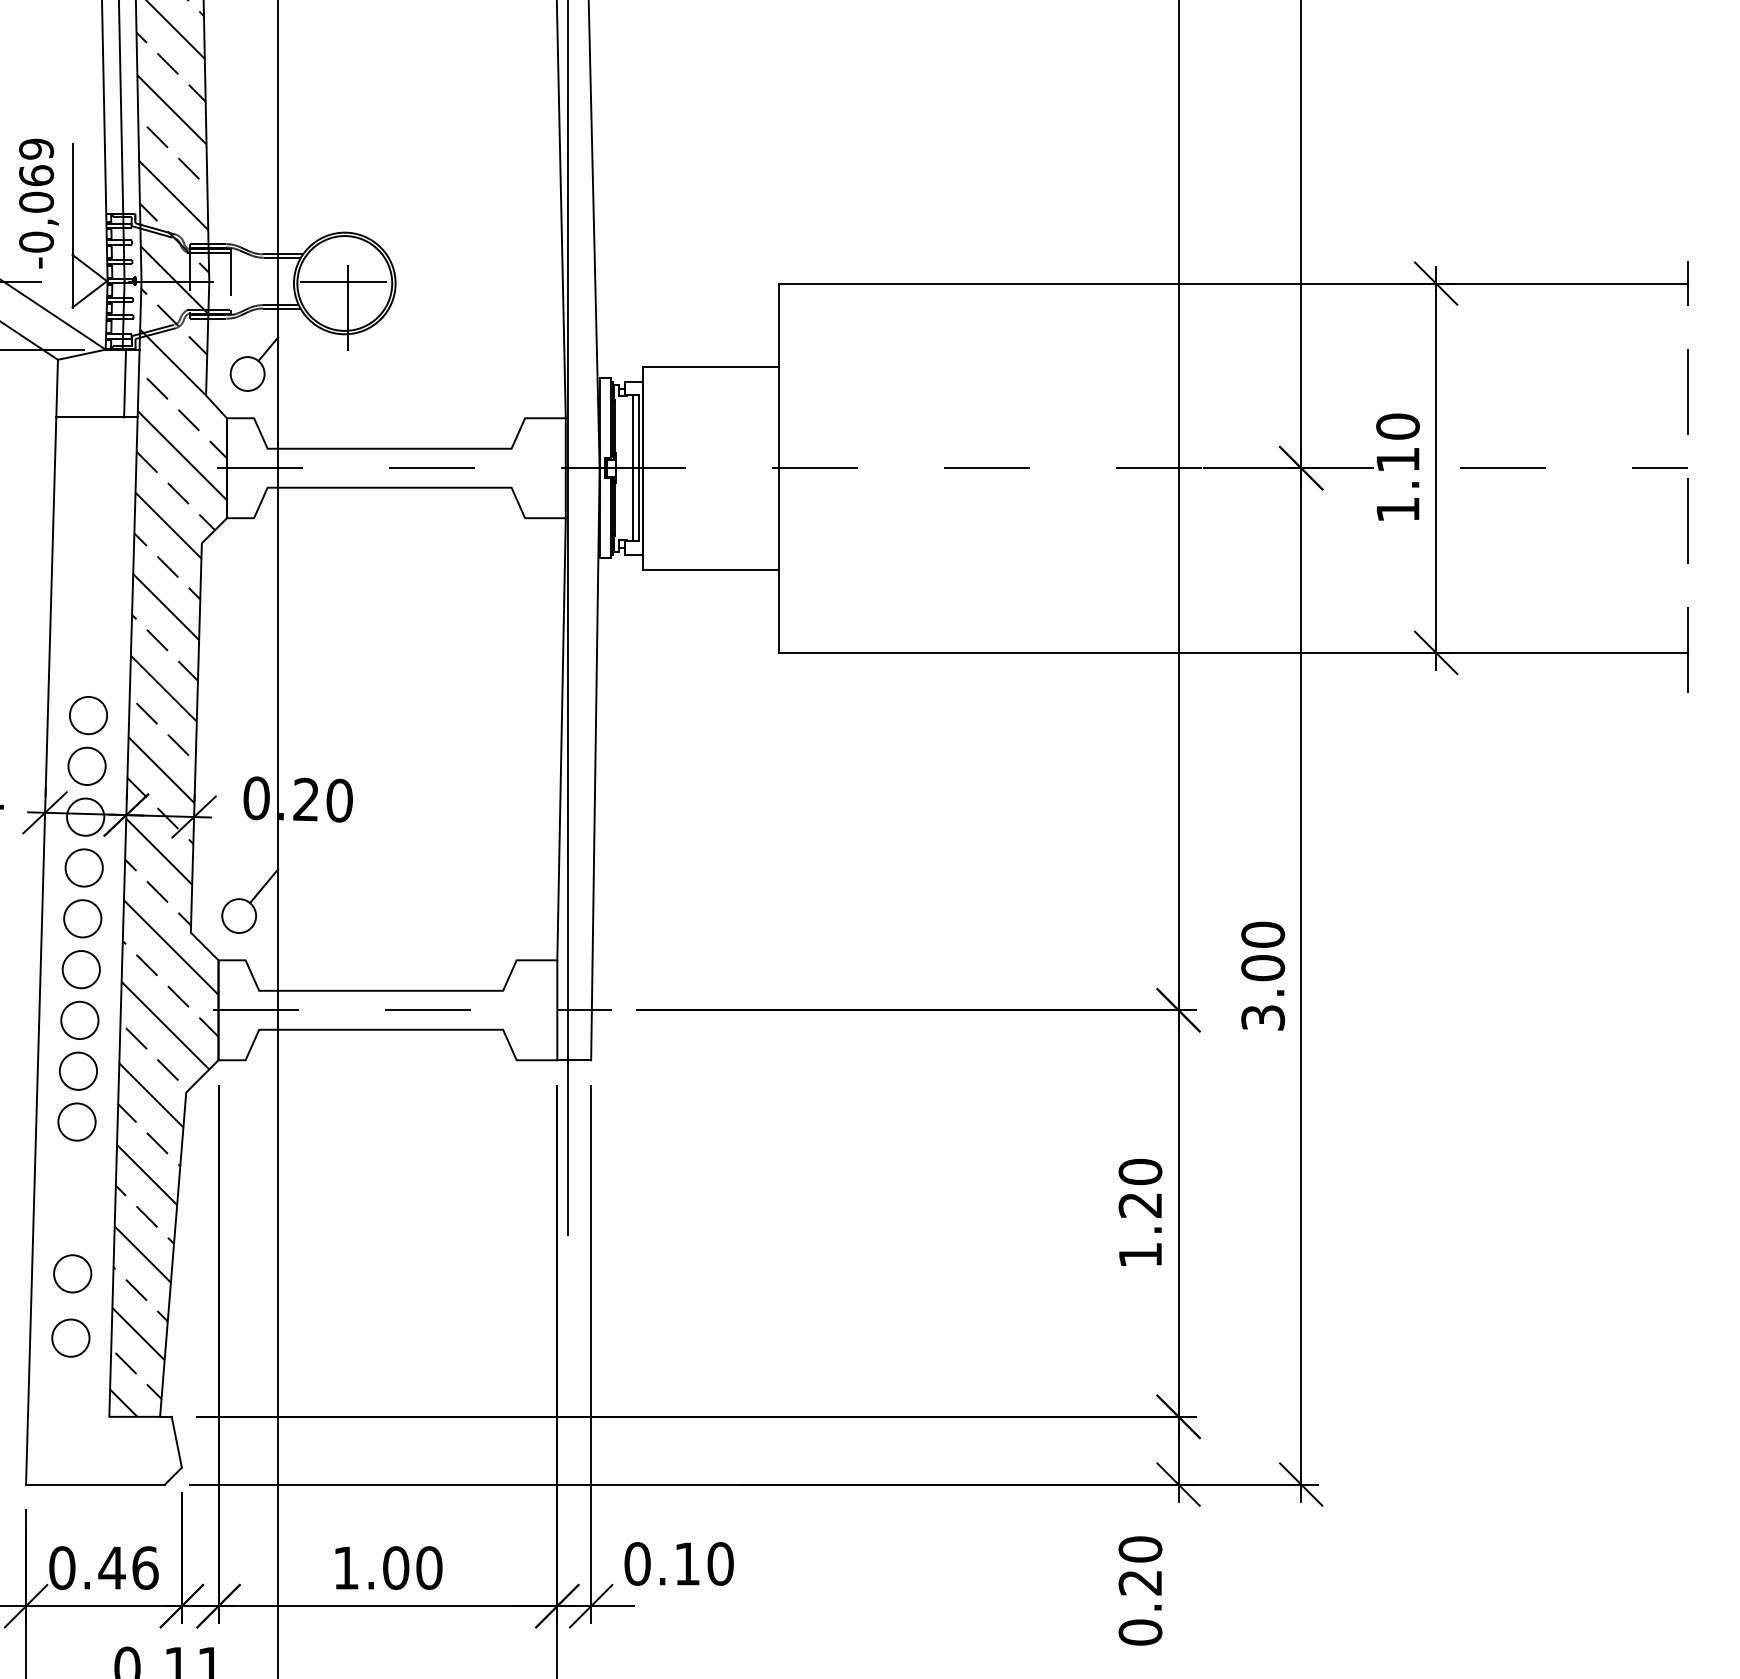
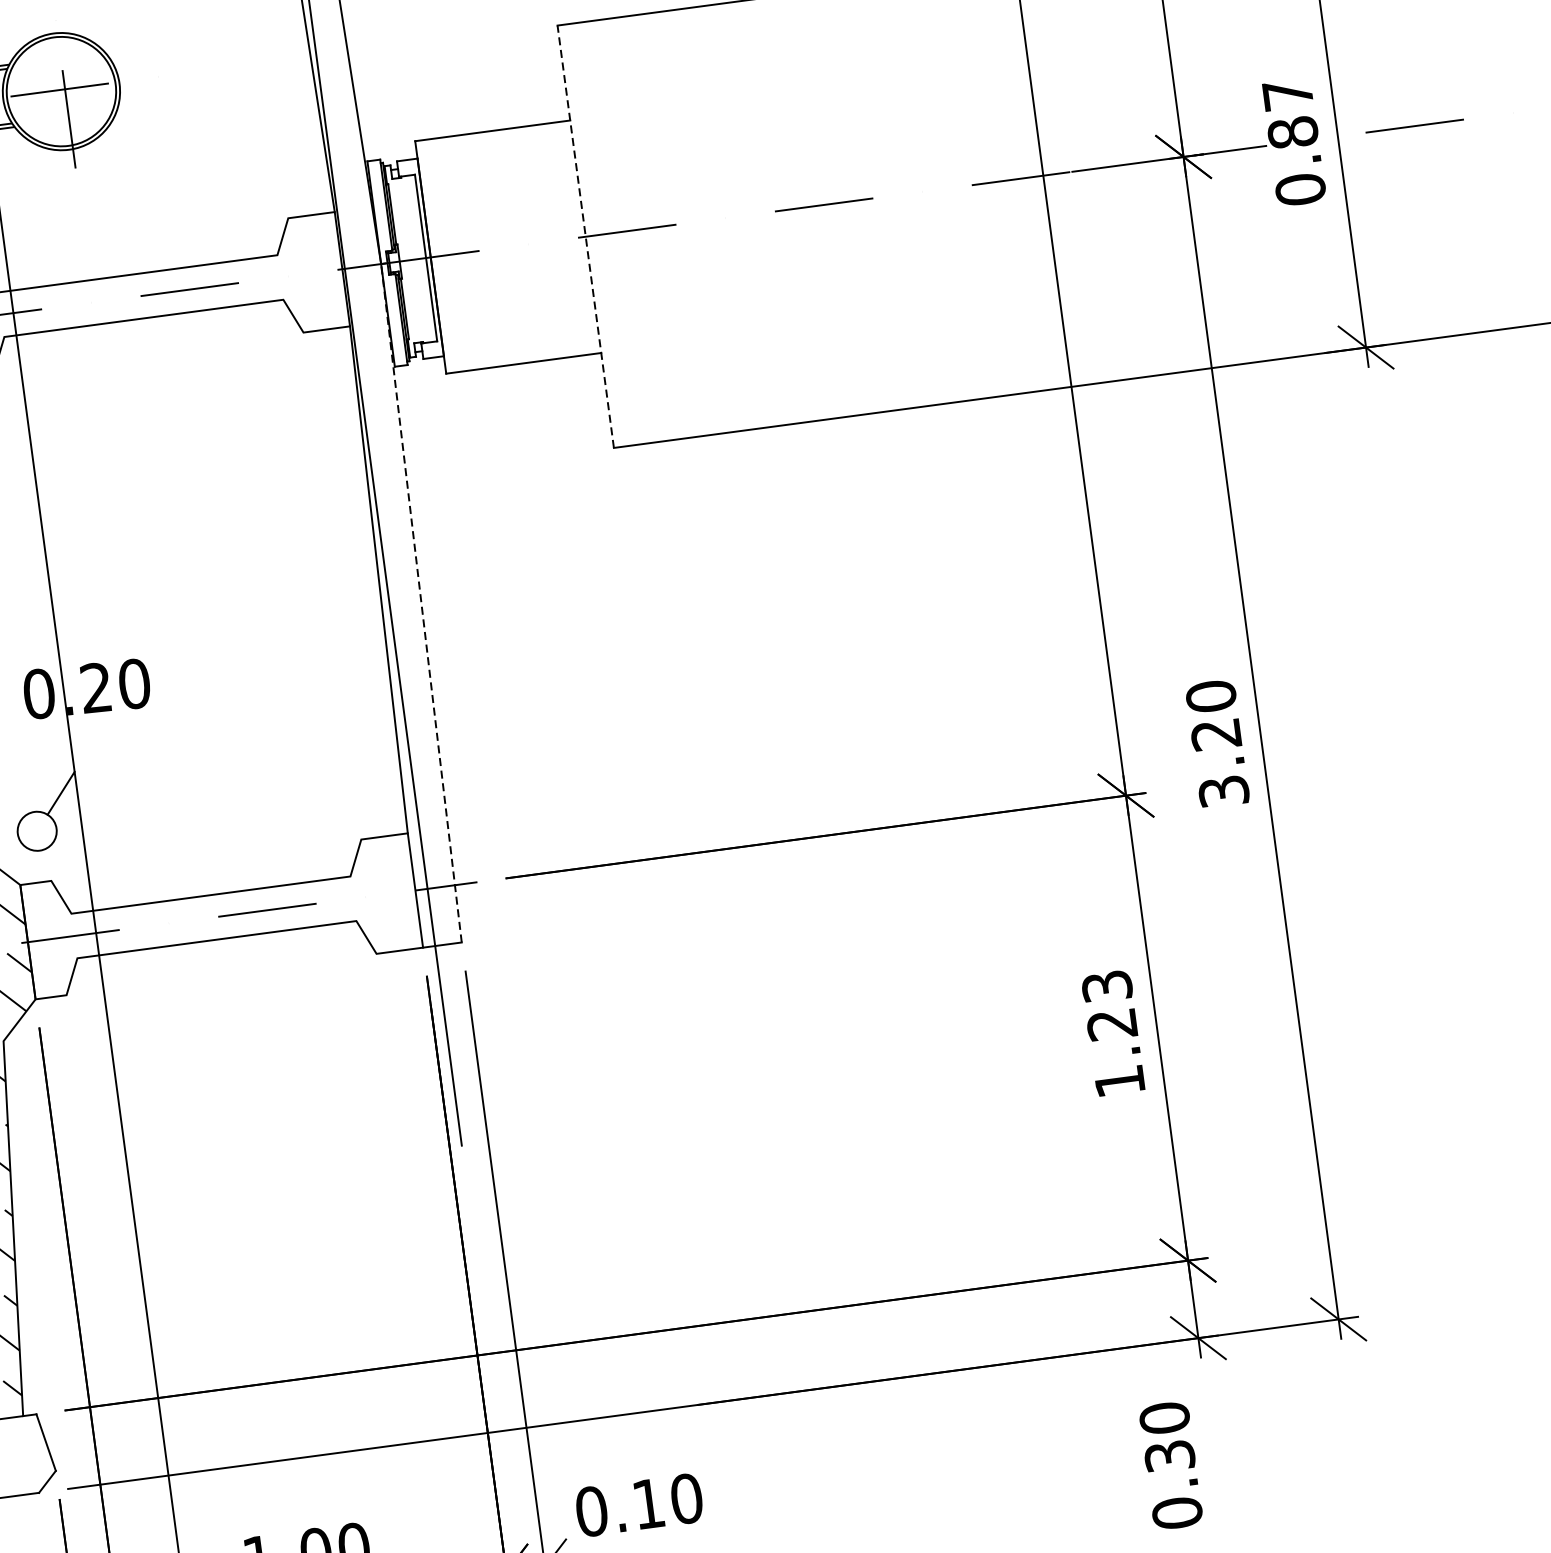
text: (1397, 467) -> (1293, 141), 1.10 -> 0.87
line: (632, 468) -> (418, 259), removed
line: (778, 468) -> (585, 237), solid -> dashed
line: (595, 763) -> (421, 602), solid -> dashed
text: (1263, 968) -> (1216, 734), 3.00 -> 3.20
text: (1140, 1171) -> (1107, 985), 1.20 -> 1.23
text: (1140, 1582) -> (1169, 1455), 0.20 -> 0.30

